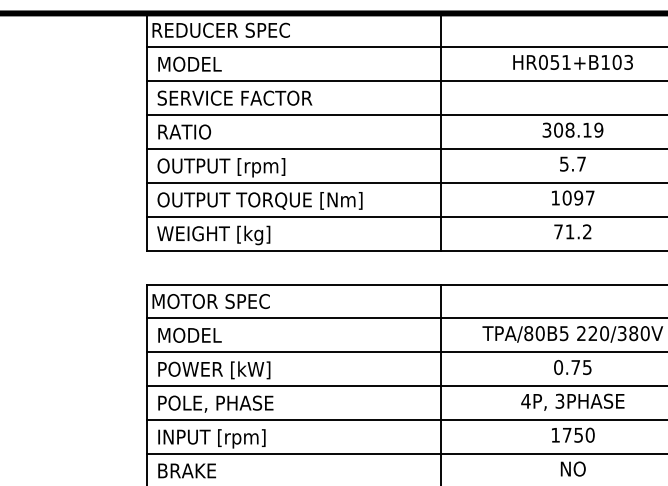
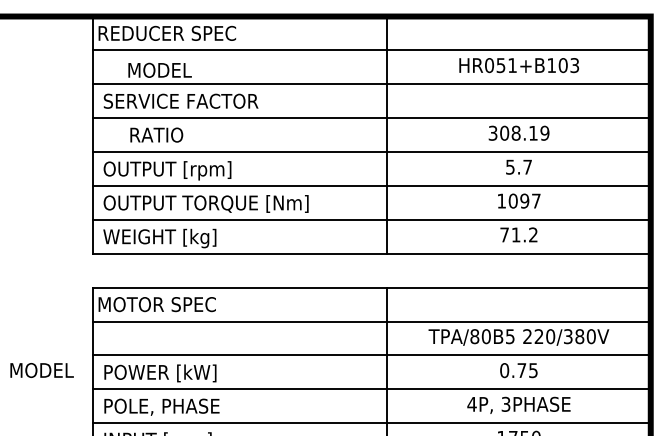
text: (189, 63) -> (159, 69), moved
text: (184, 131) -> (156, 134), moved
text: (189, 334) -> (41, 369), moved

